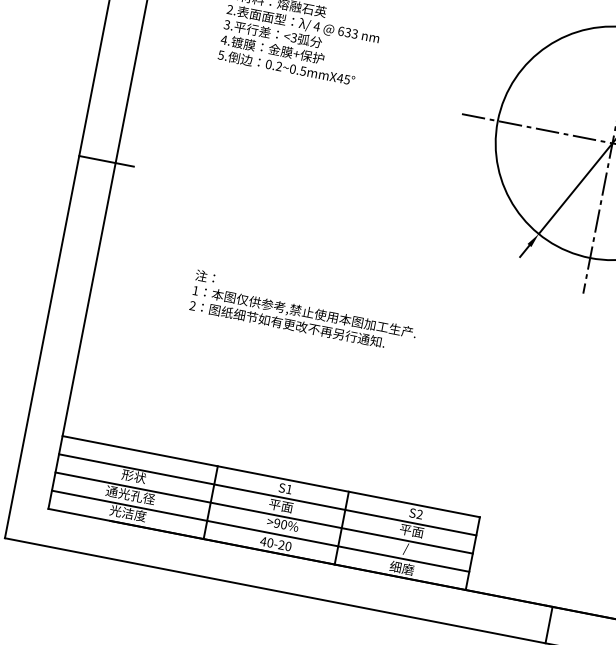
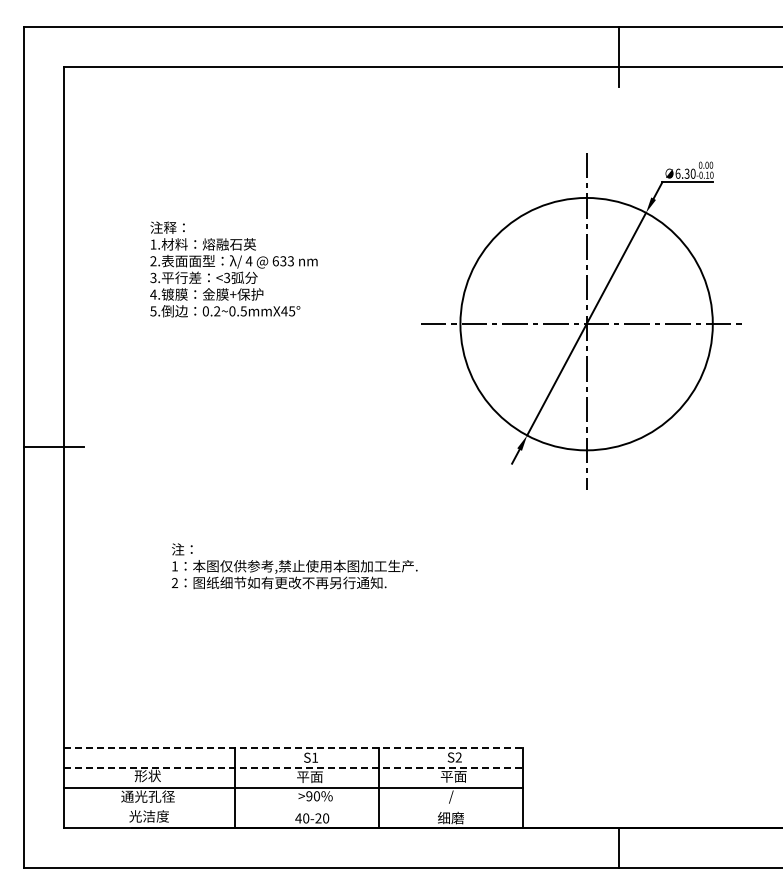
line: (271, 476) -> (293, 747), solid -> dashed
line: (267, 494) -> (293, 767), solid -> dashed
line: (260, 531) -> (293, 808), removed

